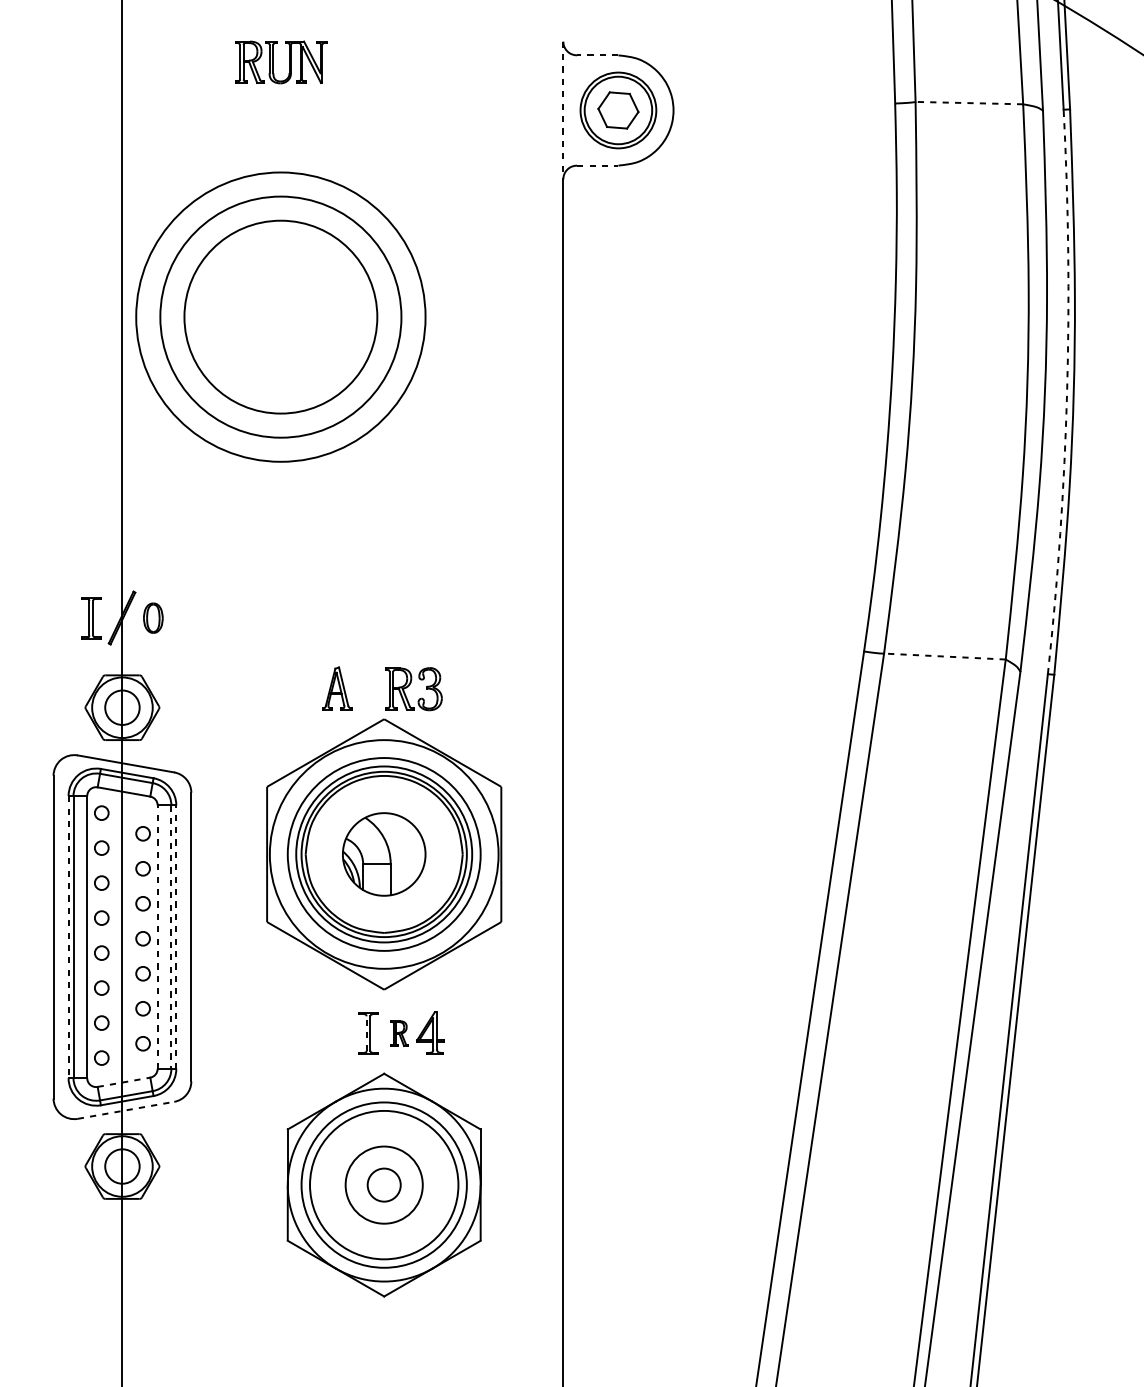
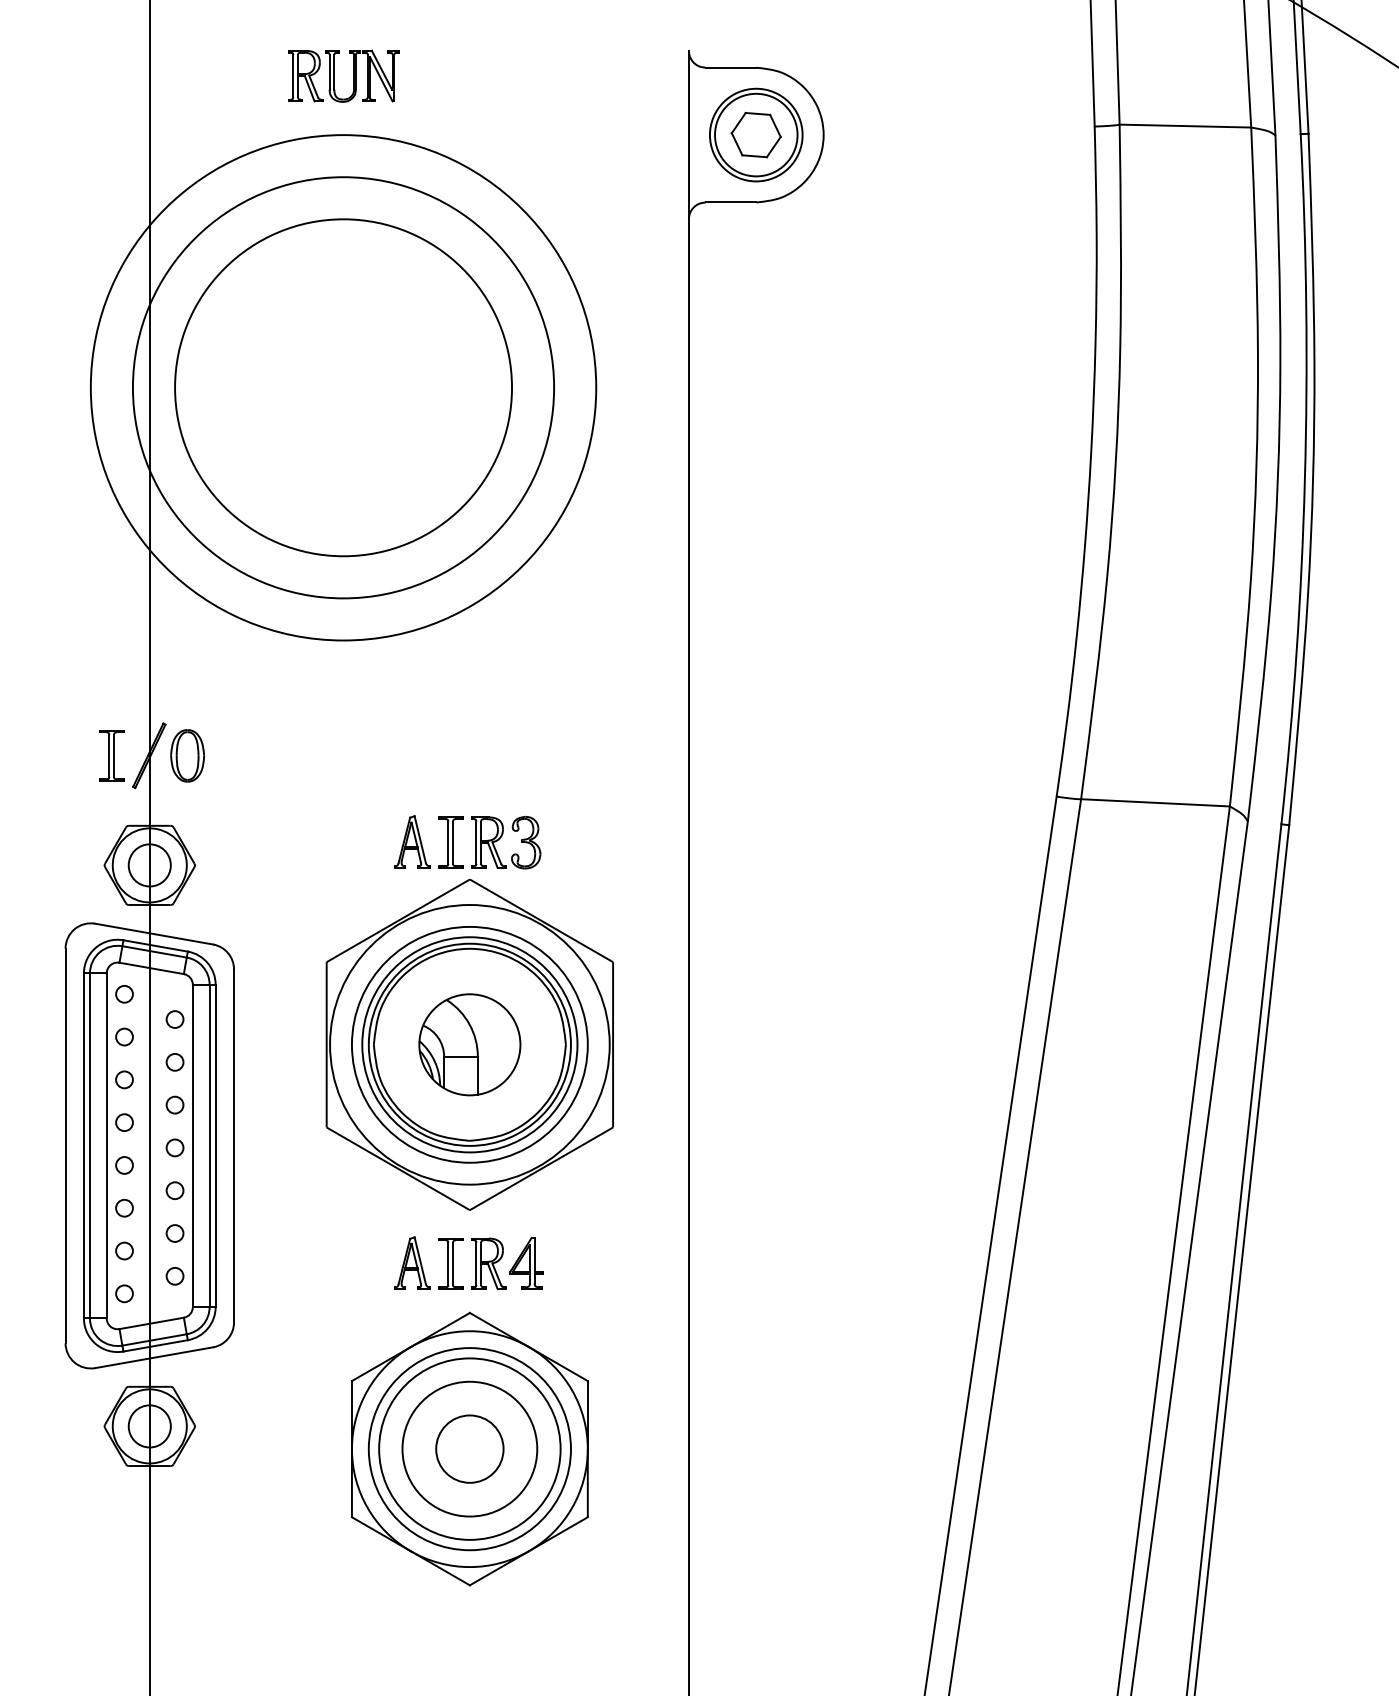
line: (597, 55) -> (730, 67), dashed -> solid
line: (969, 103) -> (1185, 126), dashed -> solid
line: (563, 110) -> (688, 135), dashed -> solid
line: (598, 165) -> (731, 202), dashed -> solid
circle: (280, 316) -> (343, 387), size x1.43
circle: (280, 316) -> (343, 387), size x1.43
circle: (280, 316) -> (343, 387), size x1.43
arc: (1066, 392) -> (1304, 479), dashed -> solid
part: (153, 617) -> (187, 755), size x1.43
line: (944, 656) -> (1154, 802), dashed -> solid
part: (368, 689) -> (450, 842), added
line: (157, 936) -> (192, 1145), dashed -> solid
line: (176, 936) -> (215, 1145), dashed -> solid
line: (68, 937) -> (83, 1146), dashed -> solid
line: (171, 937) -> (209, 1146), dashed -> solid
part: (337, 1032) -> (412, 1262), added
line: (366, 1033) -> (448, 1263), dashed -> solid
part: (399, 1033) -> (488, 1263), size x1.67
line: (123, 1082) -> (151, 1323), dashed -> solid
line: (126, 1110) -> (154, 1357), dashed -> solid
circle: (383, 1184) -> (469, 1448), size x1.43
circle: (383, 1184) -> (469, 1448), size x1.67

